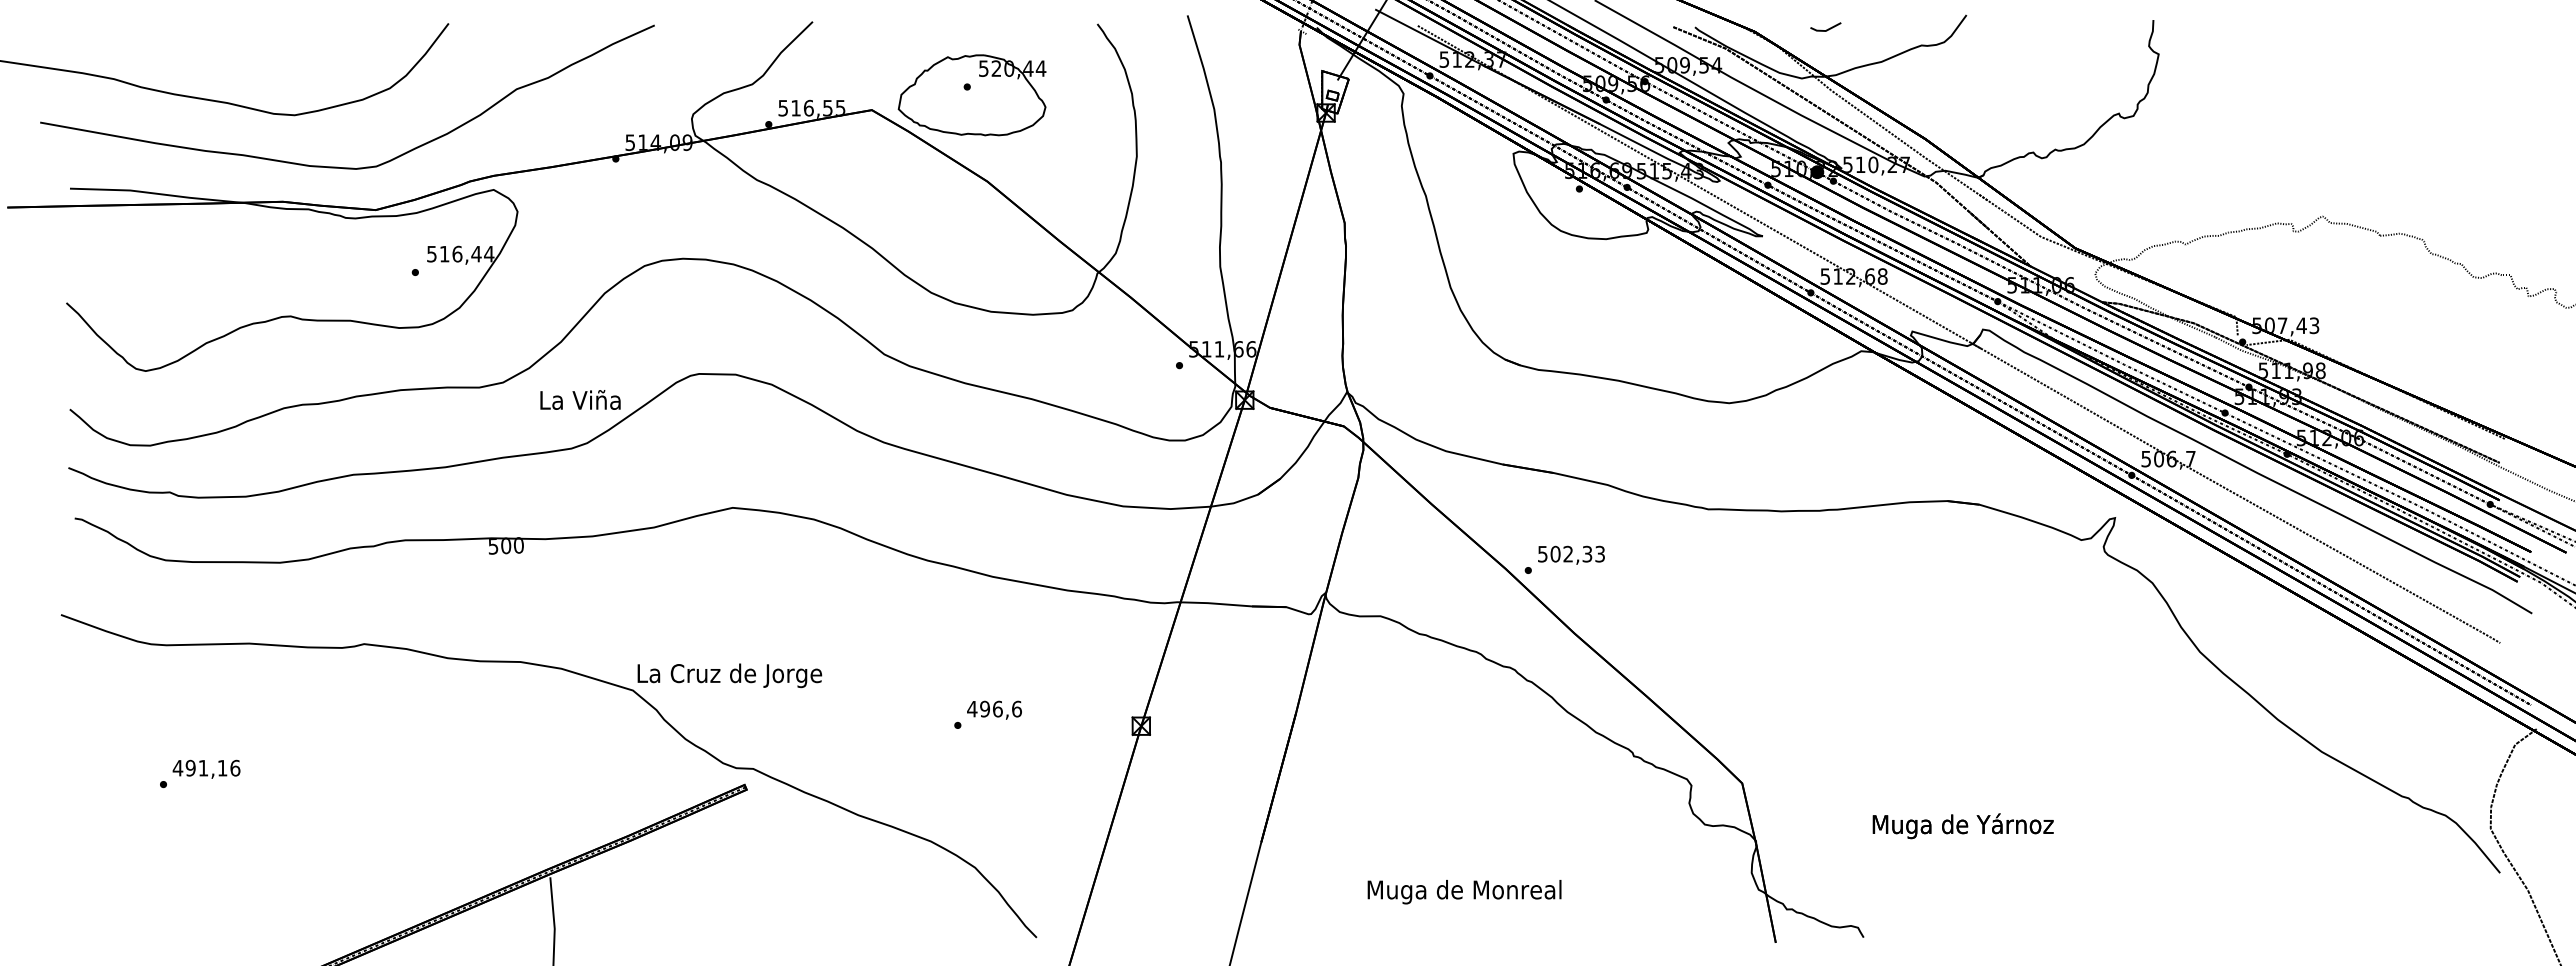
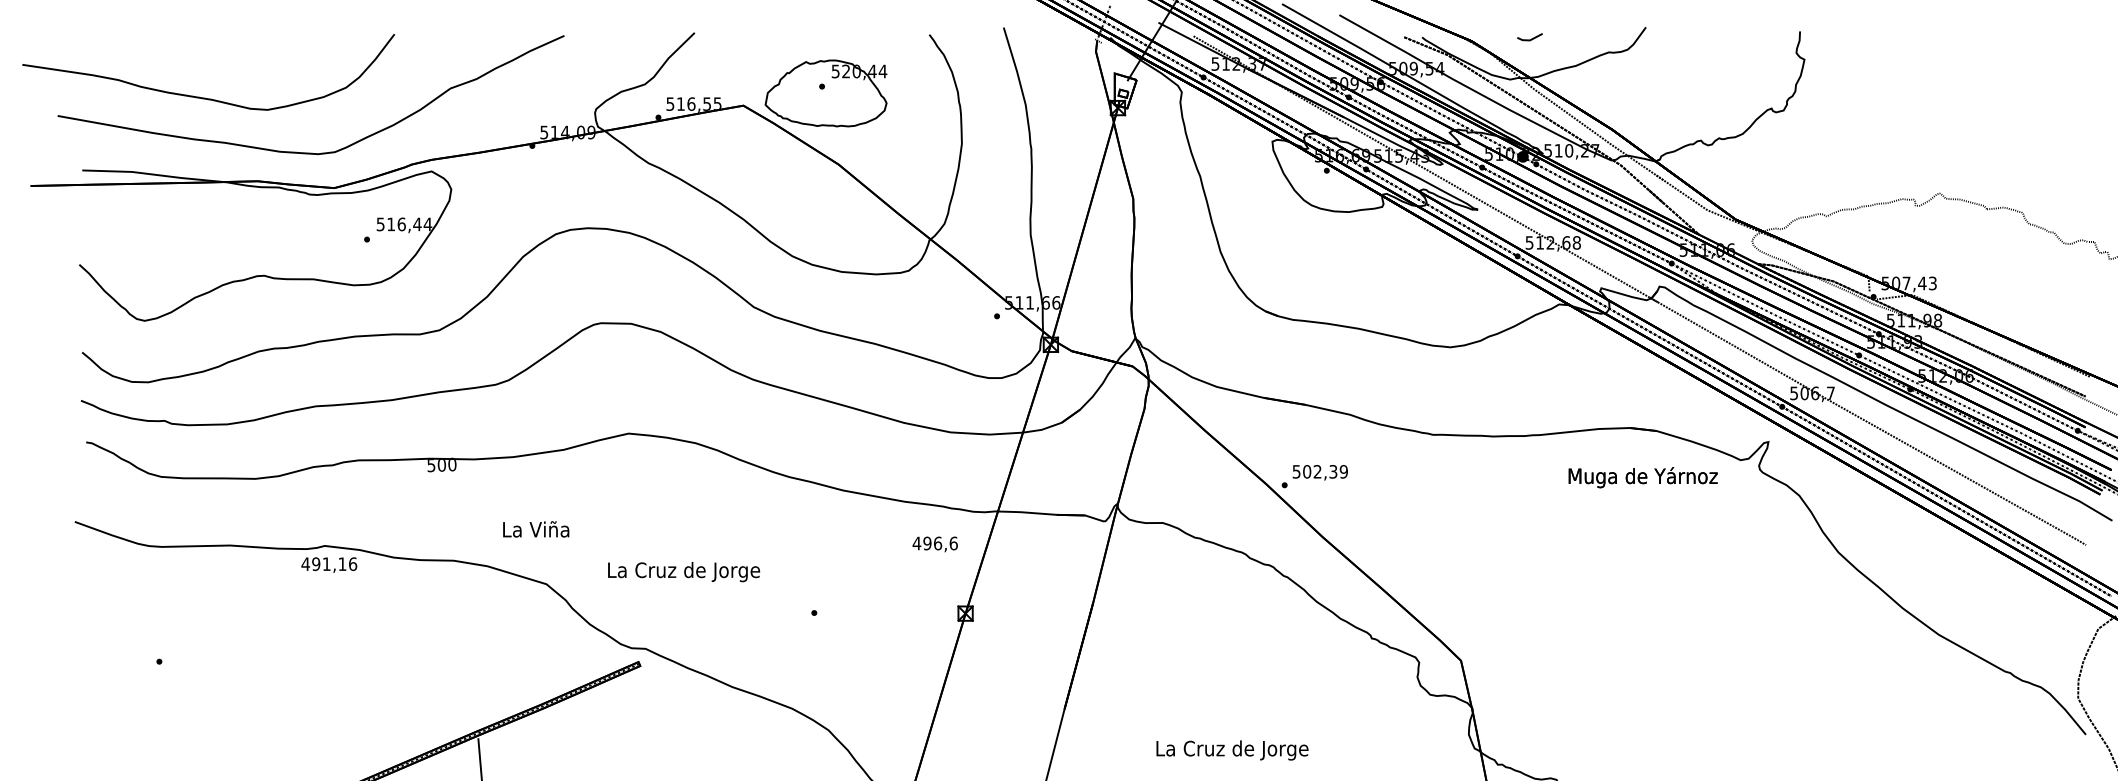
text: (580, 399) -> (536, 528), moved
text: (1600, 554) -> (1344, 472), 502,33 -> 502,39
text: (729, 675) -> (683, 571), moved
text: (994, 709) -> (935, 543), moved
text: (206, 768) -> (329, 564), moved
text: (1962, 826) -> (1642, 477), moved
text: (1464, 891) -> (1232, 749), Muga de Monreal -> La Cruz de Jorge

